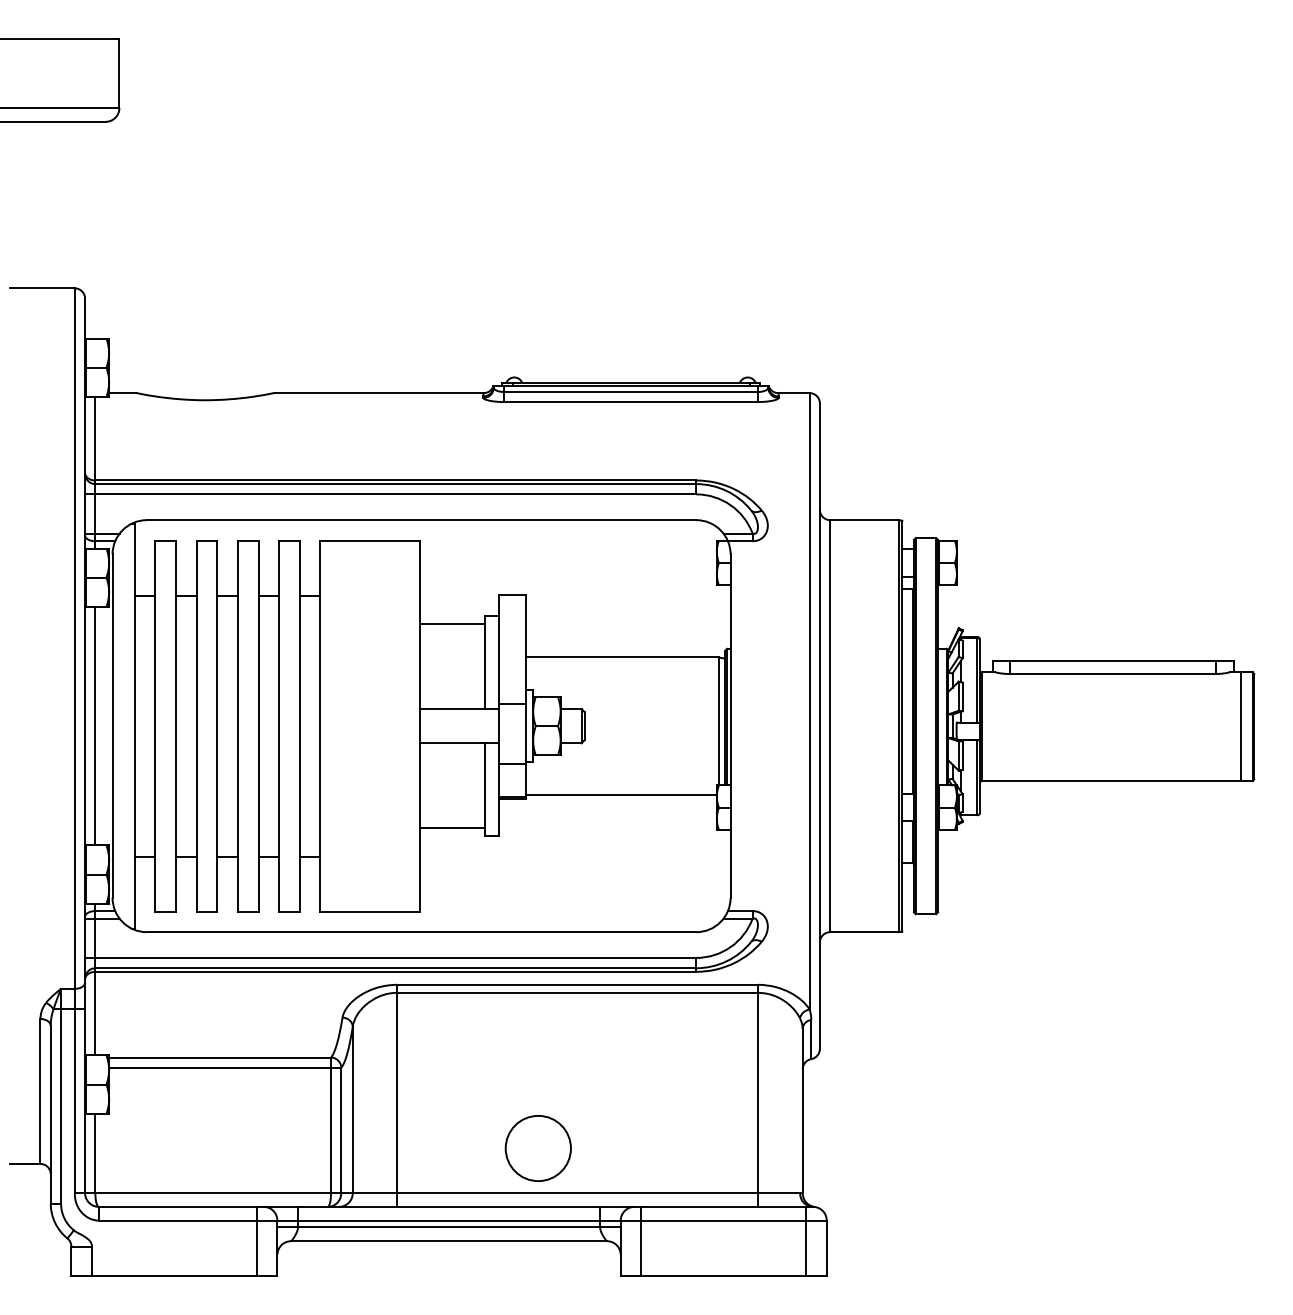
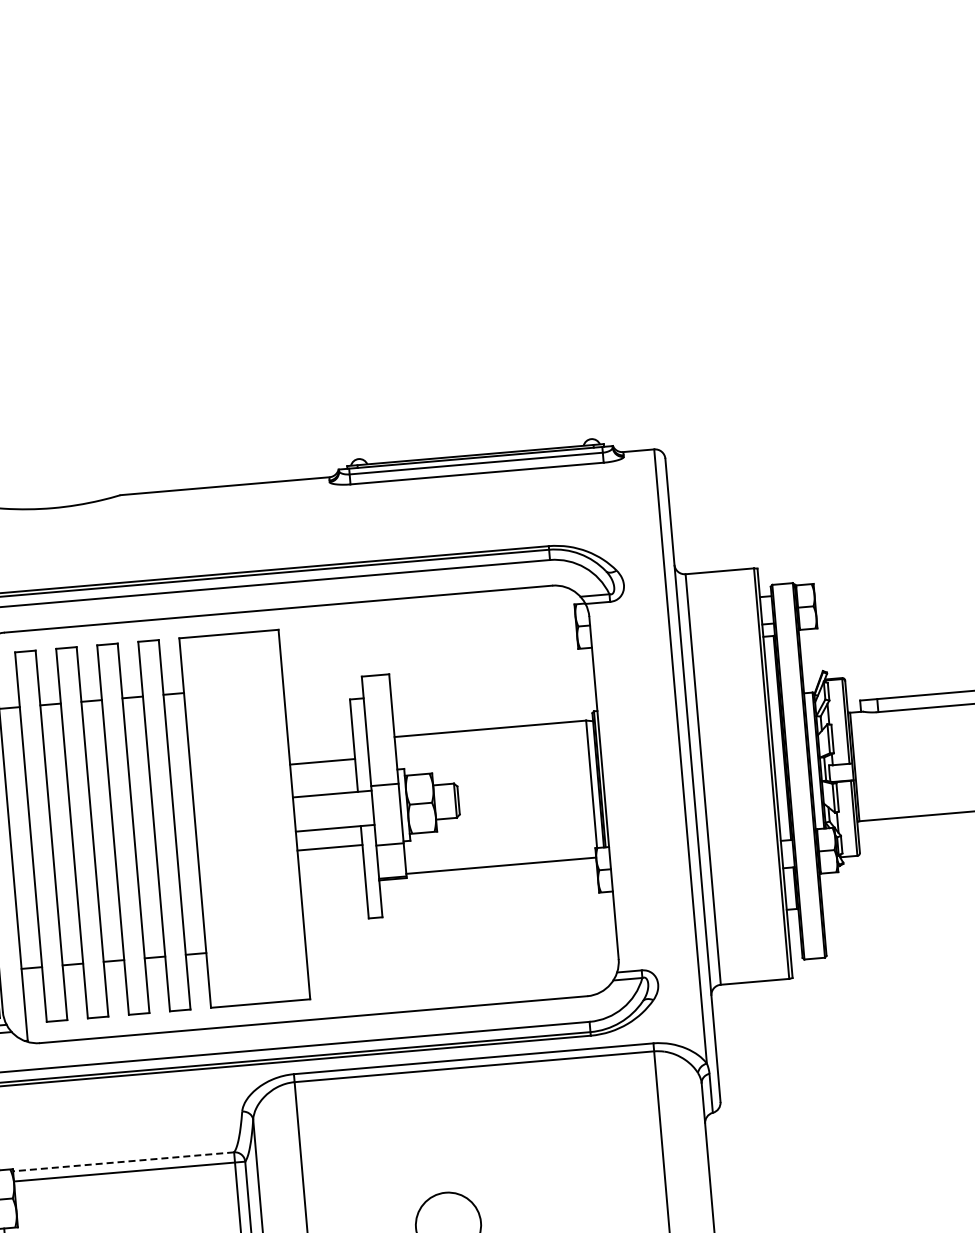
line: (452, 624) -> (322, 762), moved
line: (452, 828) -> (330, 847), moved
line: (220, 1057) -> (124, 1161), solid -> dashed

